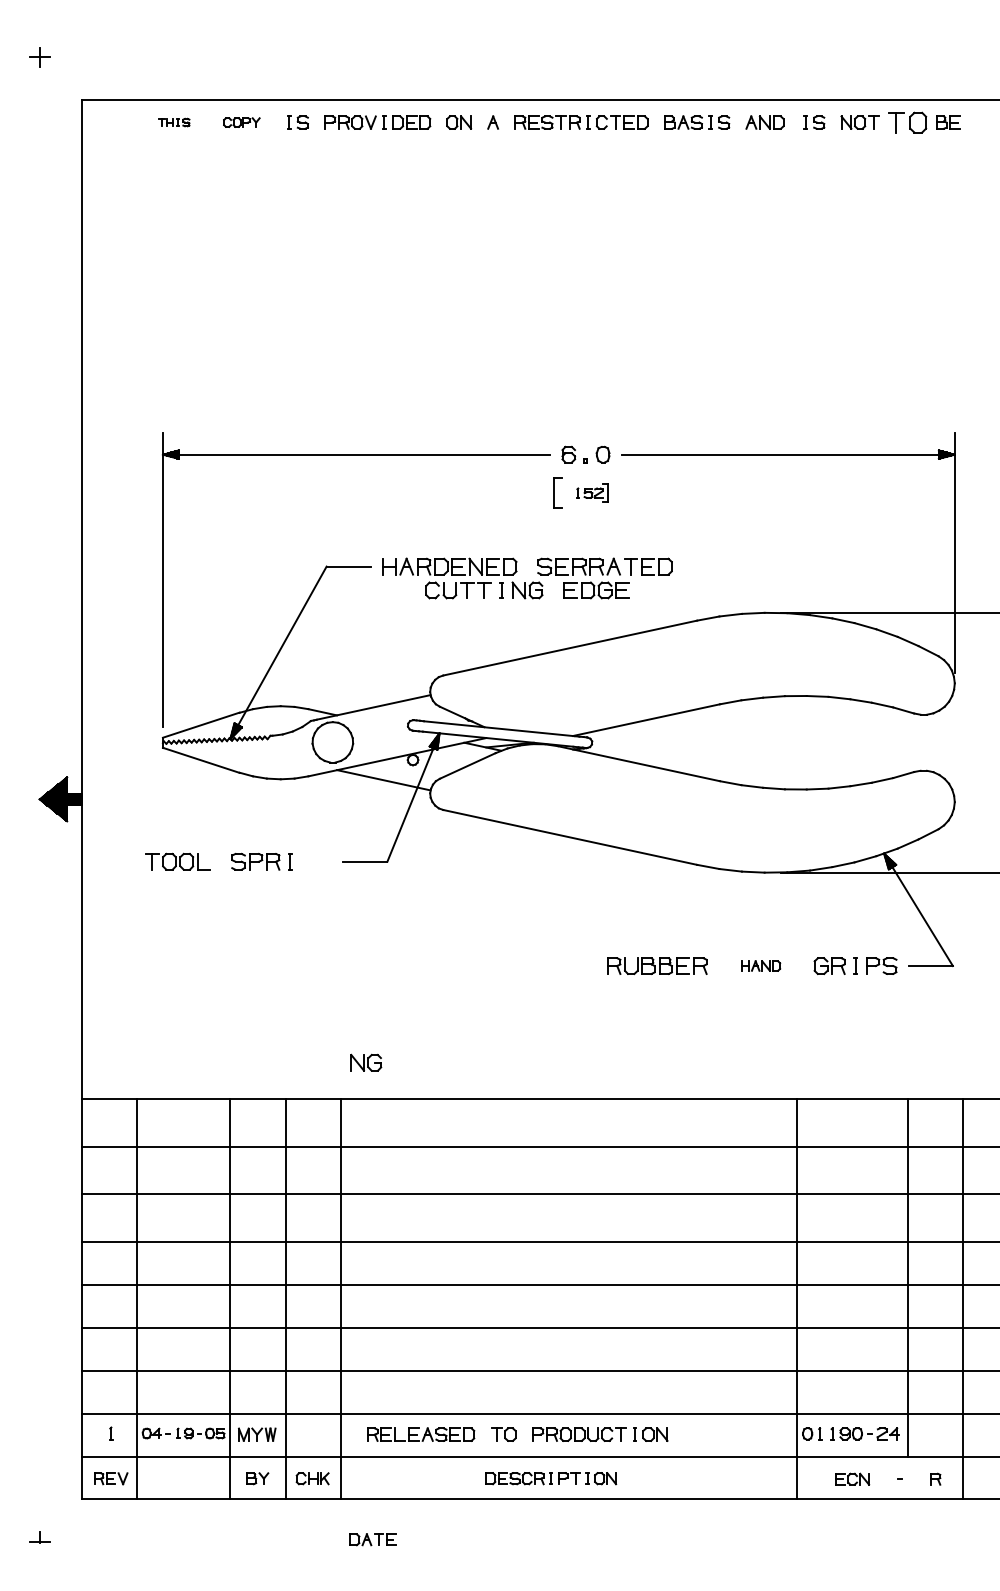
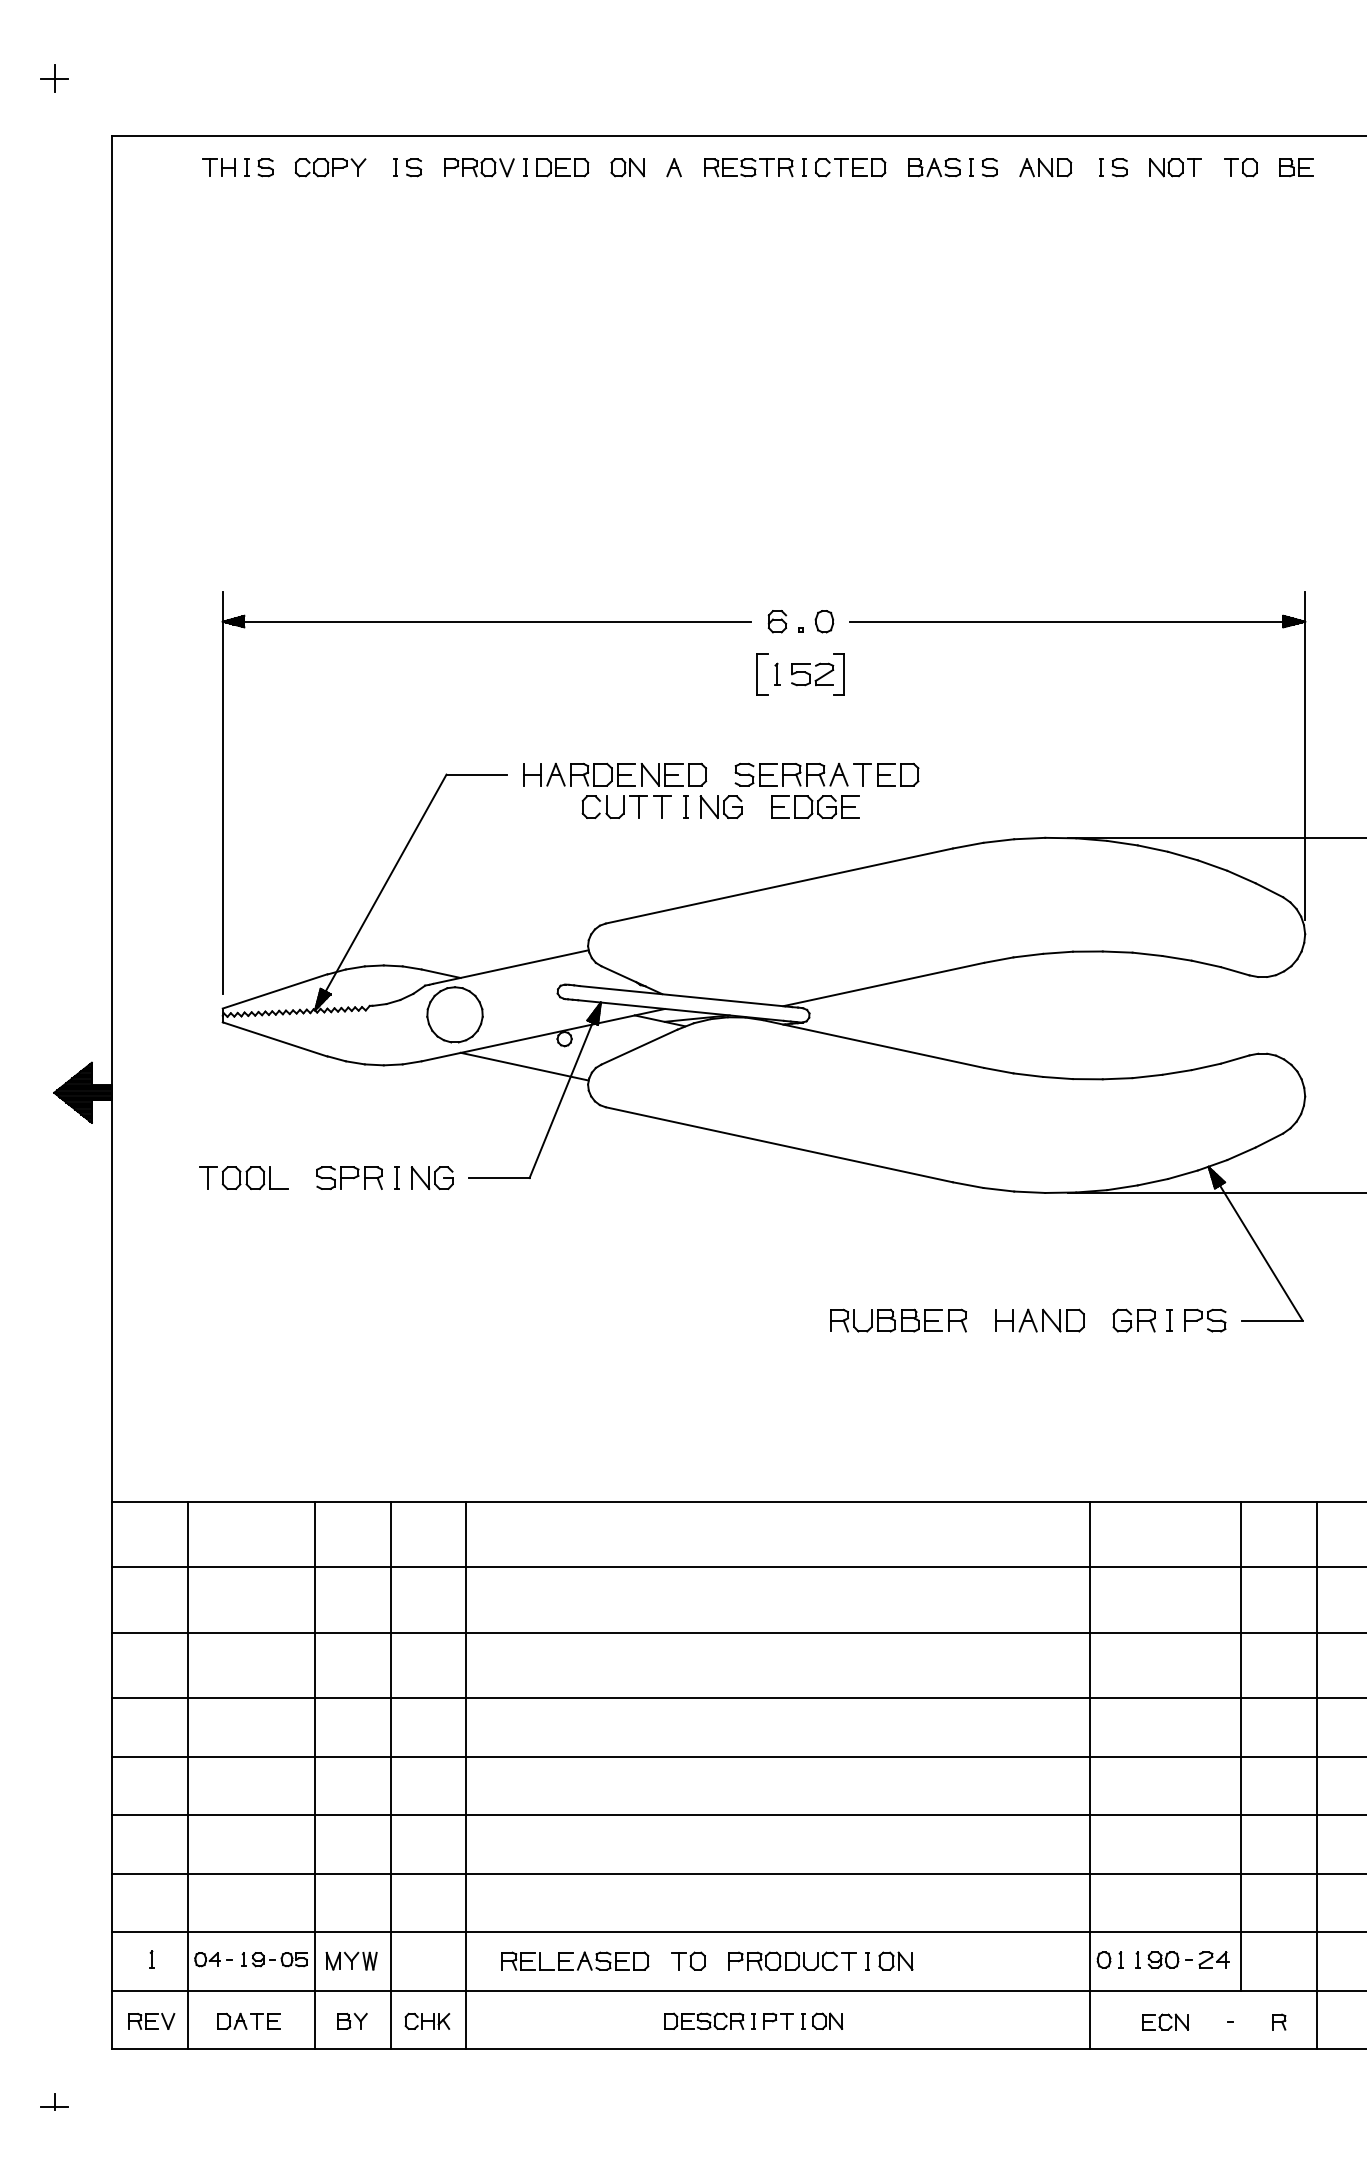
part: (174, 122) -> (238, 167), size x1.67
part: (241, 122) -> (330, 167), size x1.43
part: (907, 122) -> (1240, 167), size x0.62
part: (592, 492) -> (809, 673), size x1.67
part: (760, 965) -> (1039, 1319), size x1.67
part: (366, 1062) -> (432, 1177), moved
part: (372, 1539) -> (248, 2021), moved

